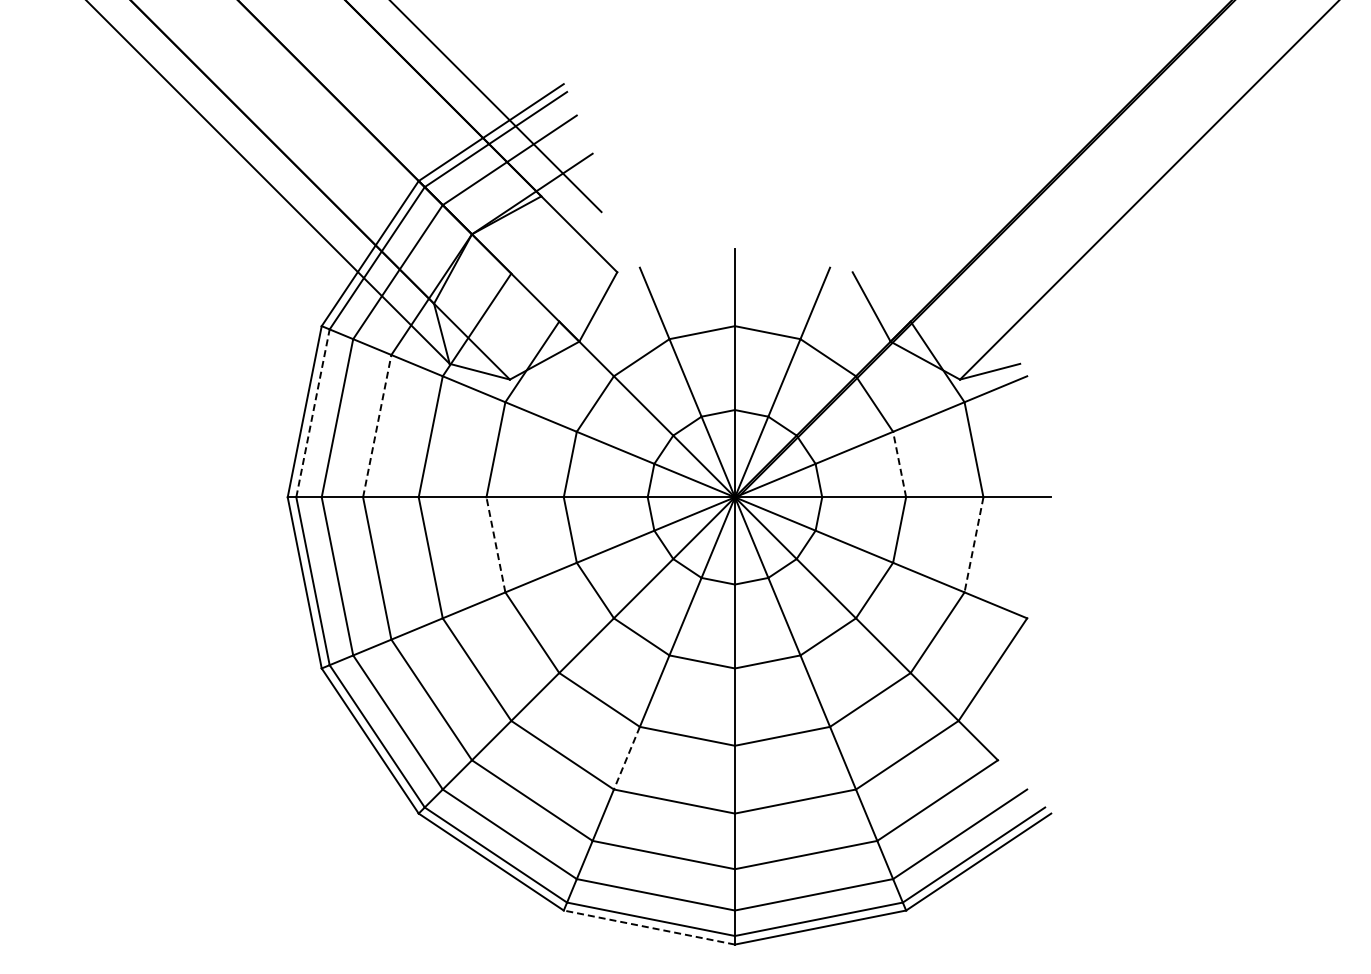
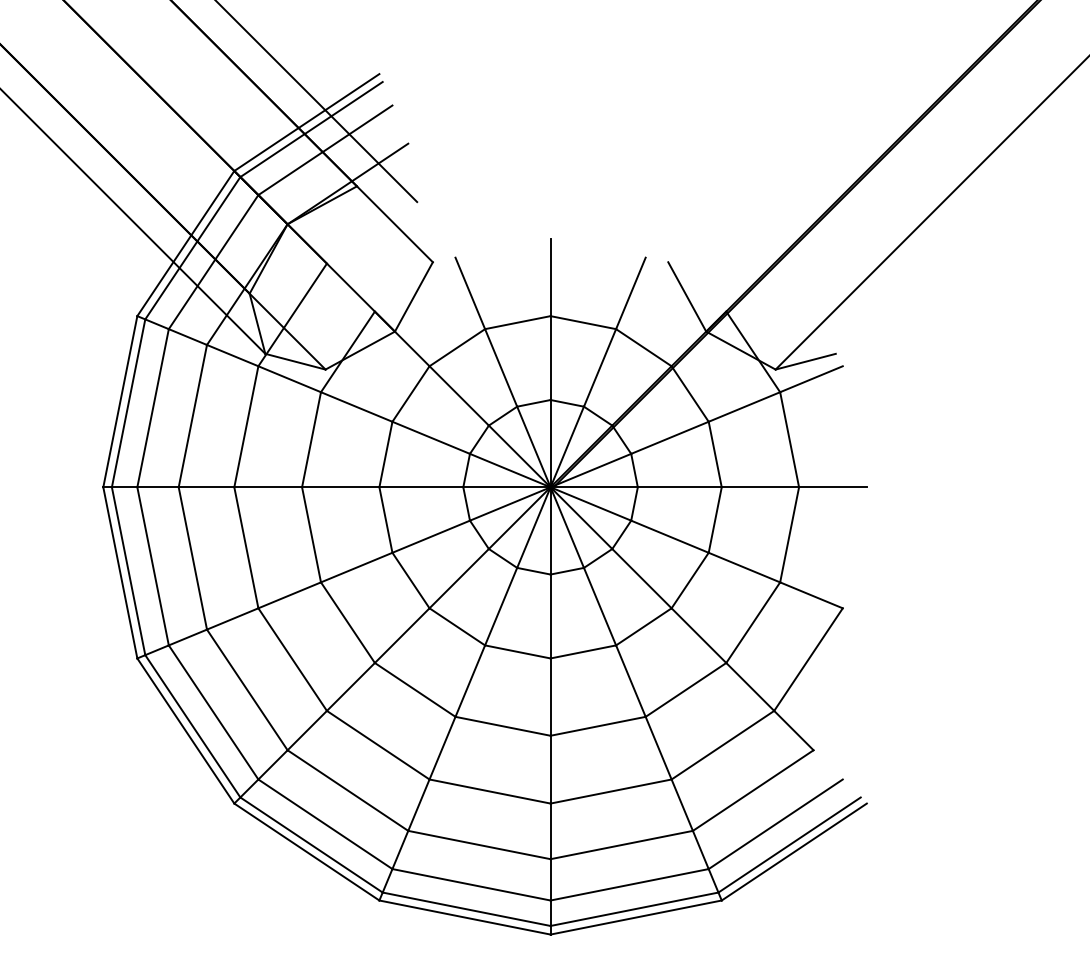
line: (313, 413) -> (129, 403), dashed -> solid
line: (377, 426) -> (193, 416), dashed -> solid
line: (899, 464) -> (715, 454), dashed -> solid
line: (495, 544) -> (311, 534), dashed -> solid
line: (973, 545) -> (789, 535), dashed -> solid
line: (626, 758) -> (442, 748), dashed -> solid
line: (648, 927) -> (464, 917), dashed -> solid

